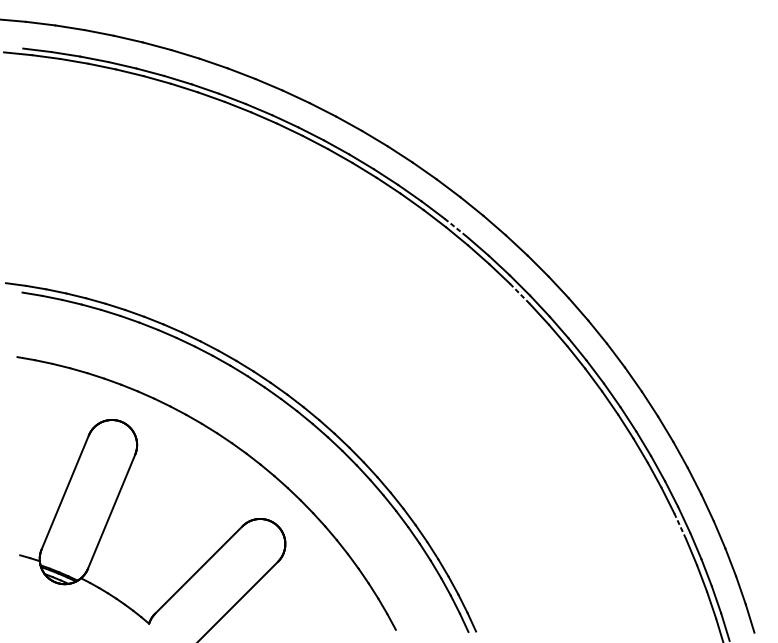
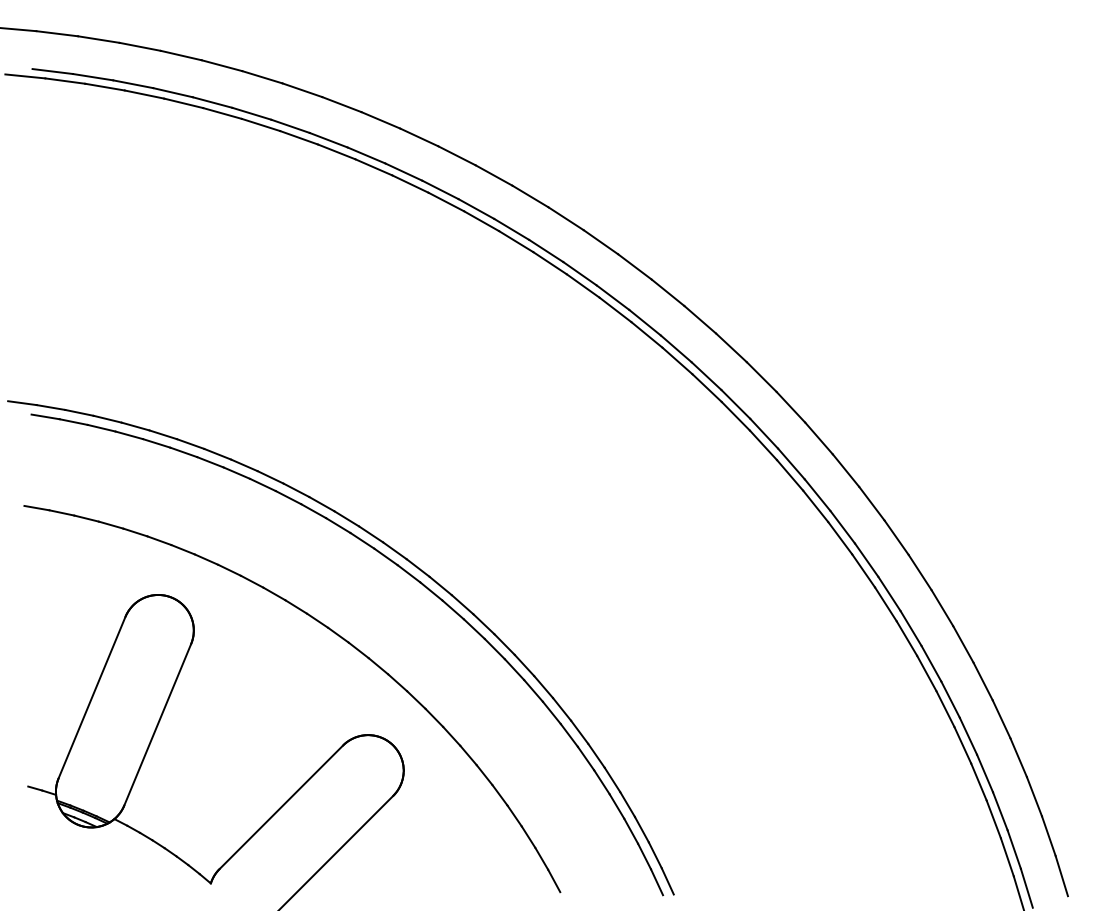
line: (456, 228) -> (645, 323), dashed -> solid
line: (520, 293) -> (736, 416), dashed -> solid
line: (680, 526) -> (963, 745), dashed -> solid

